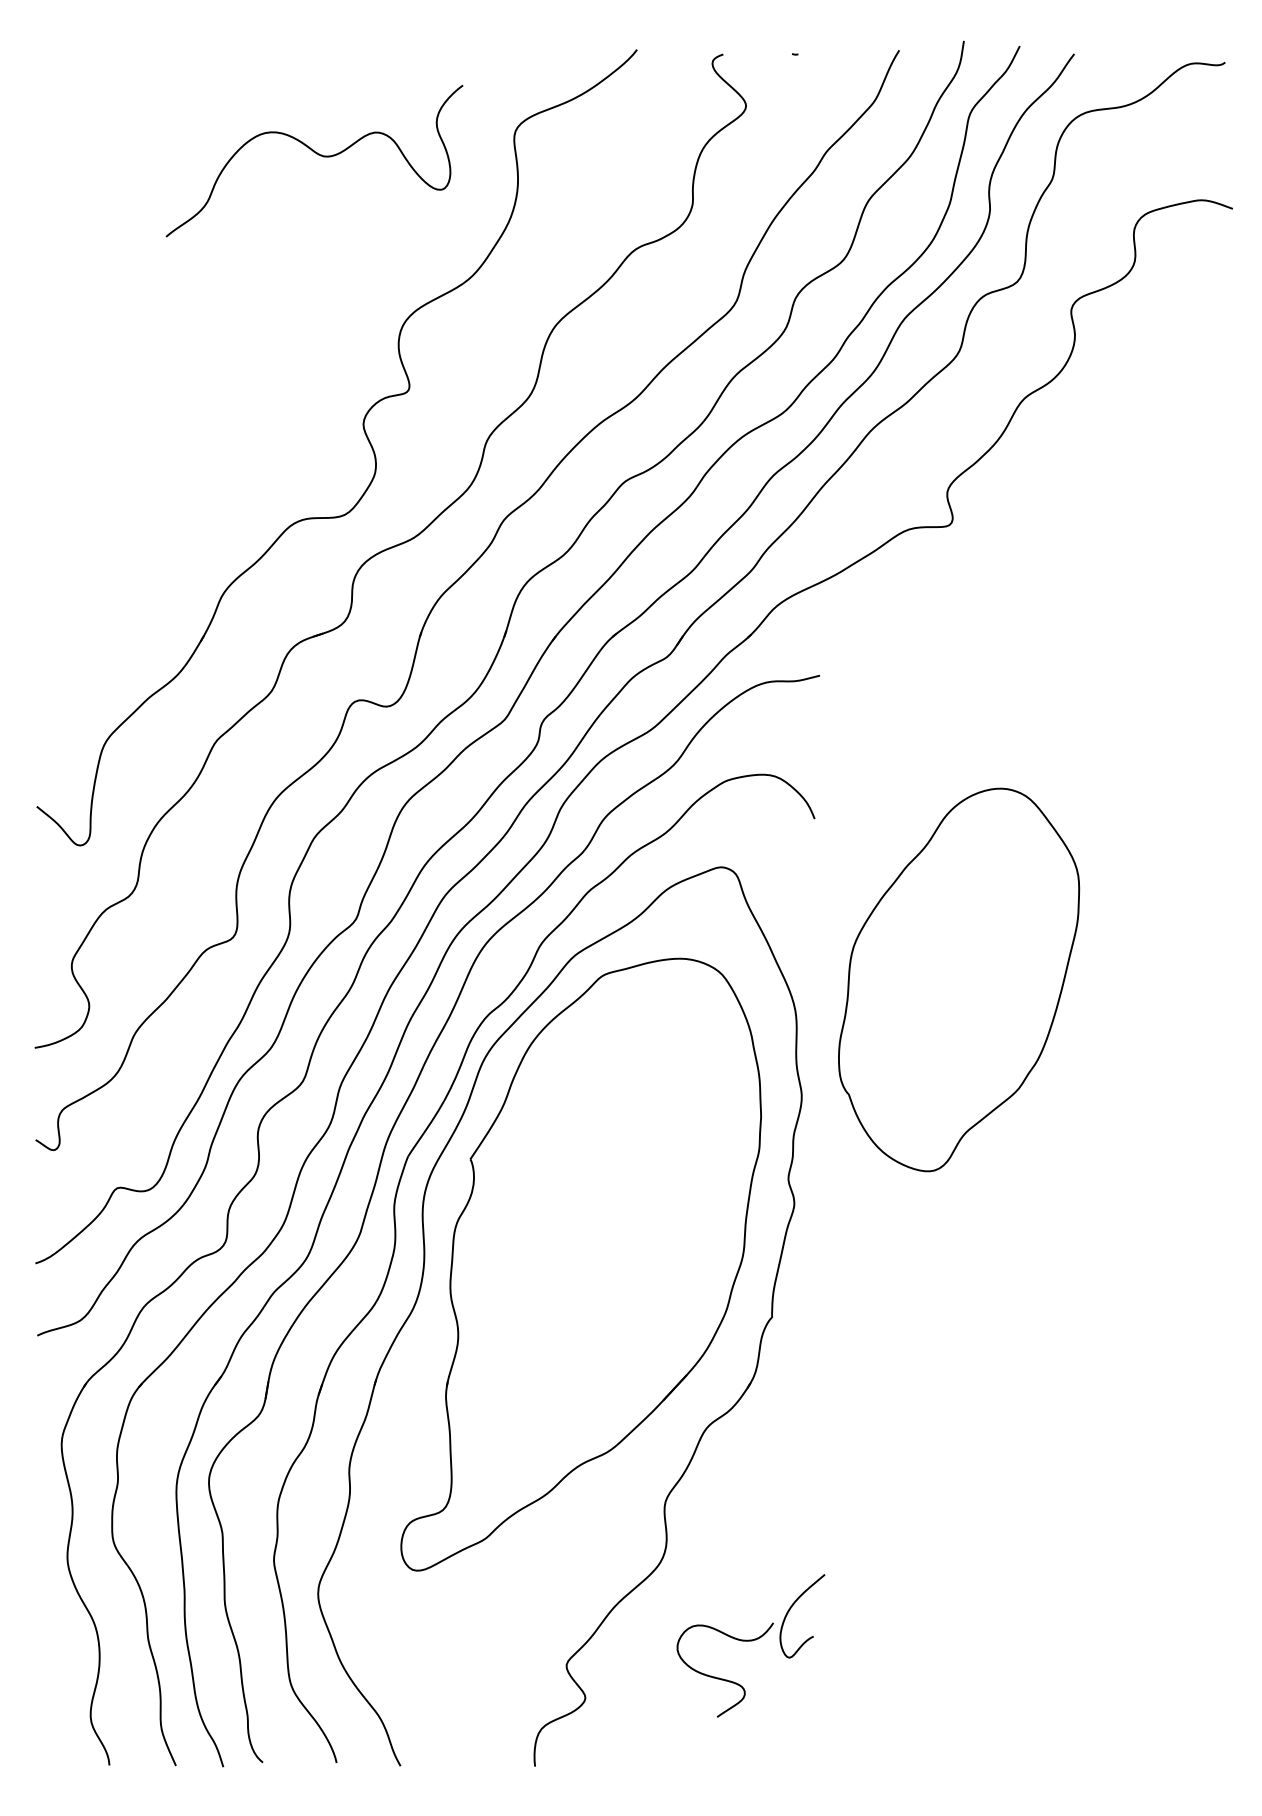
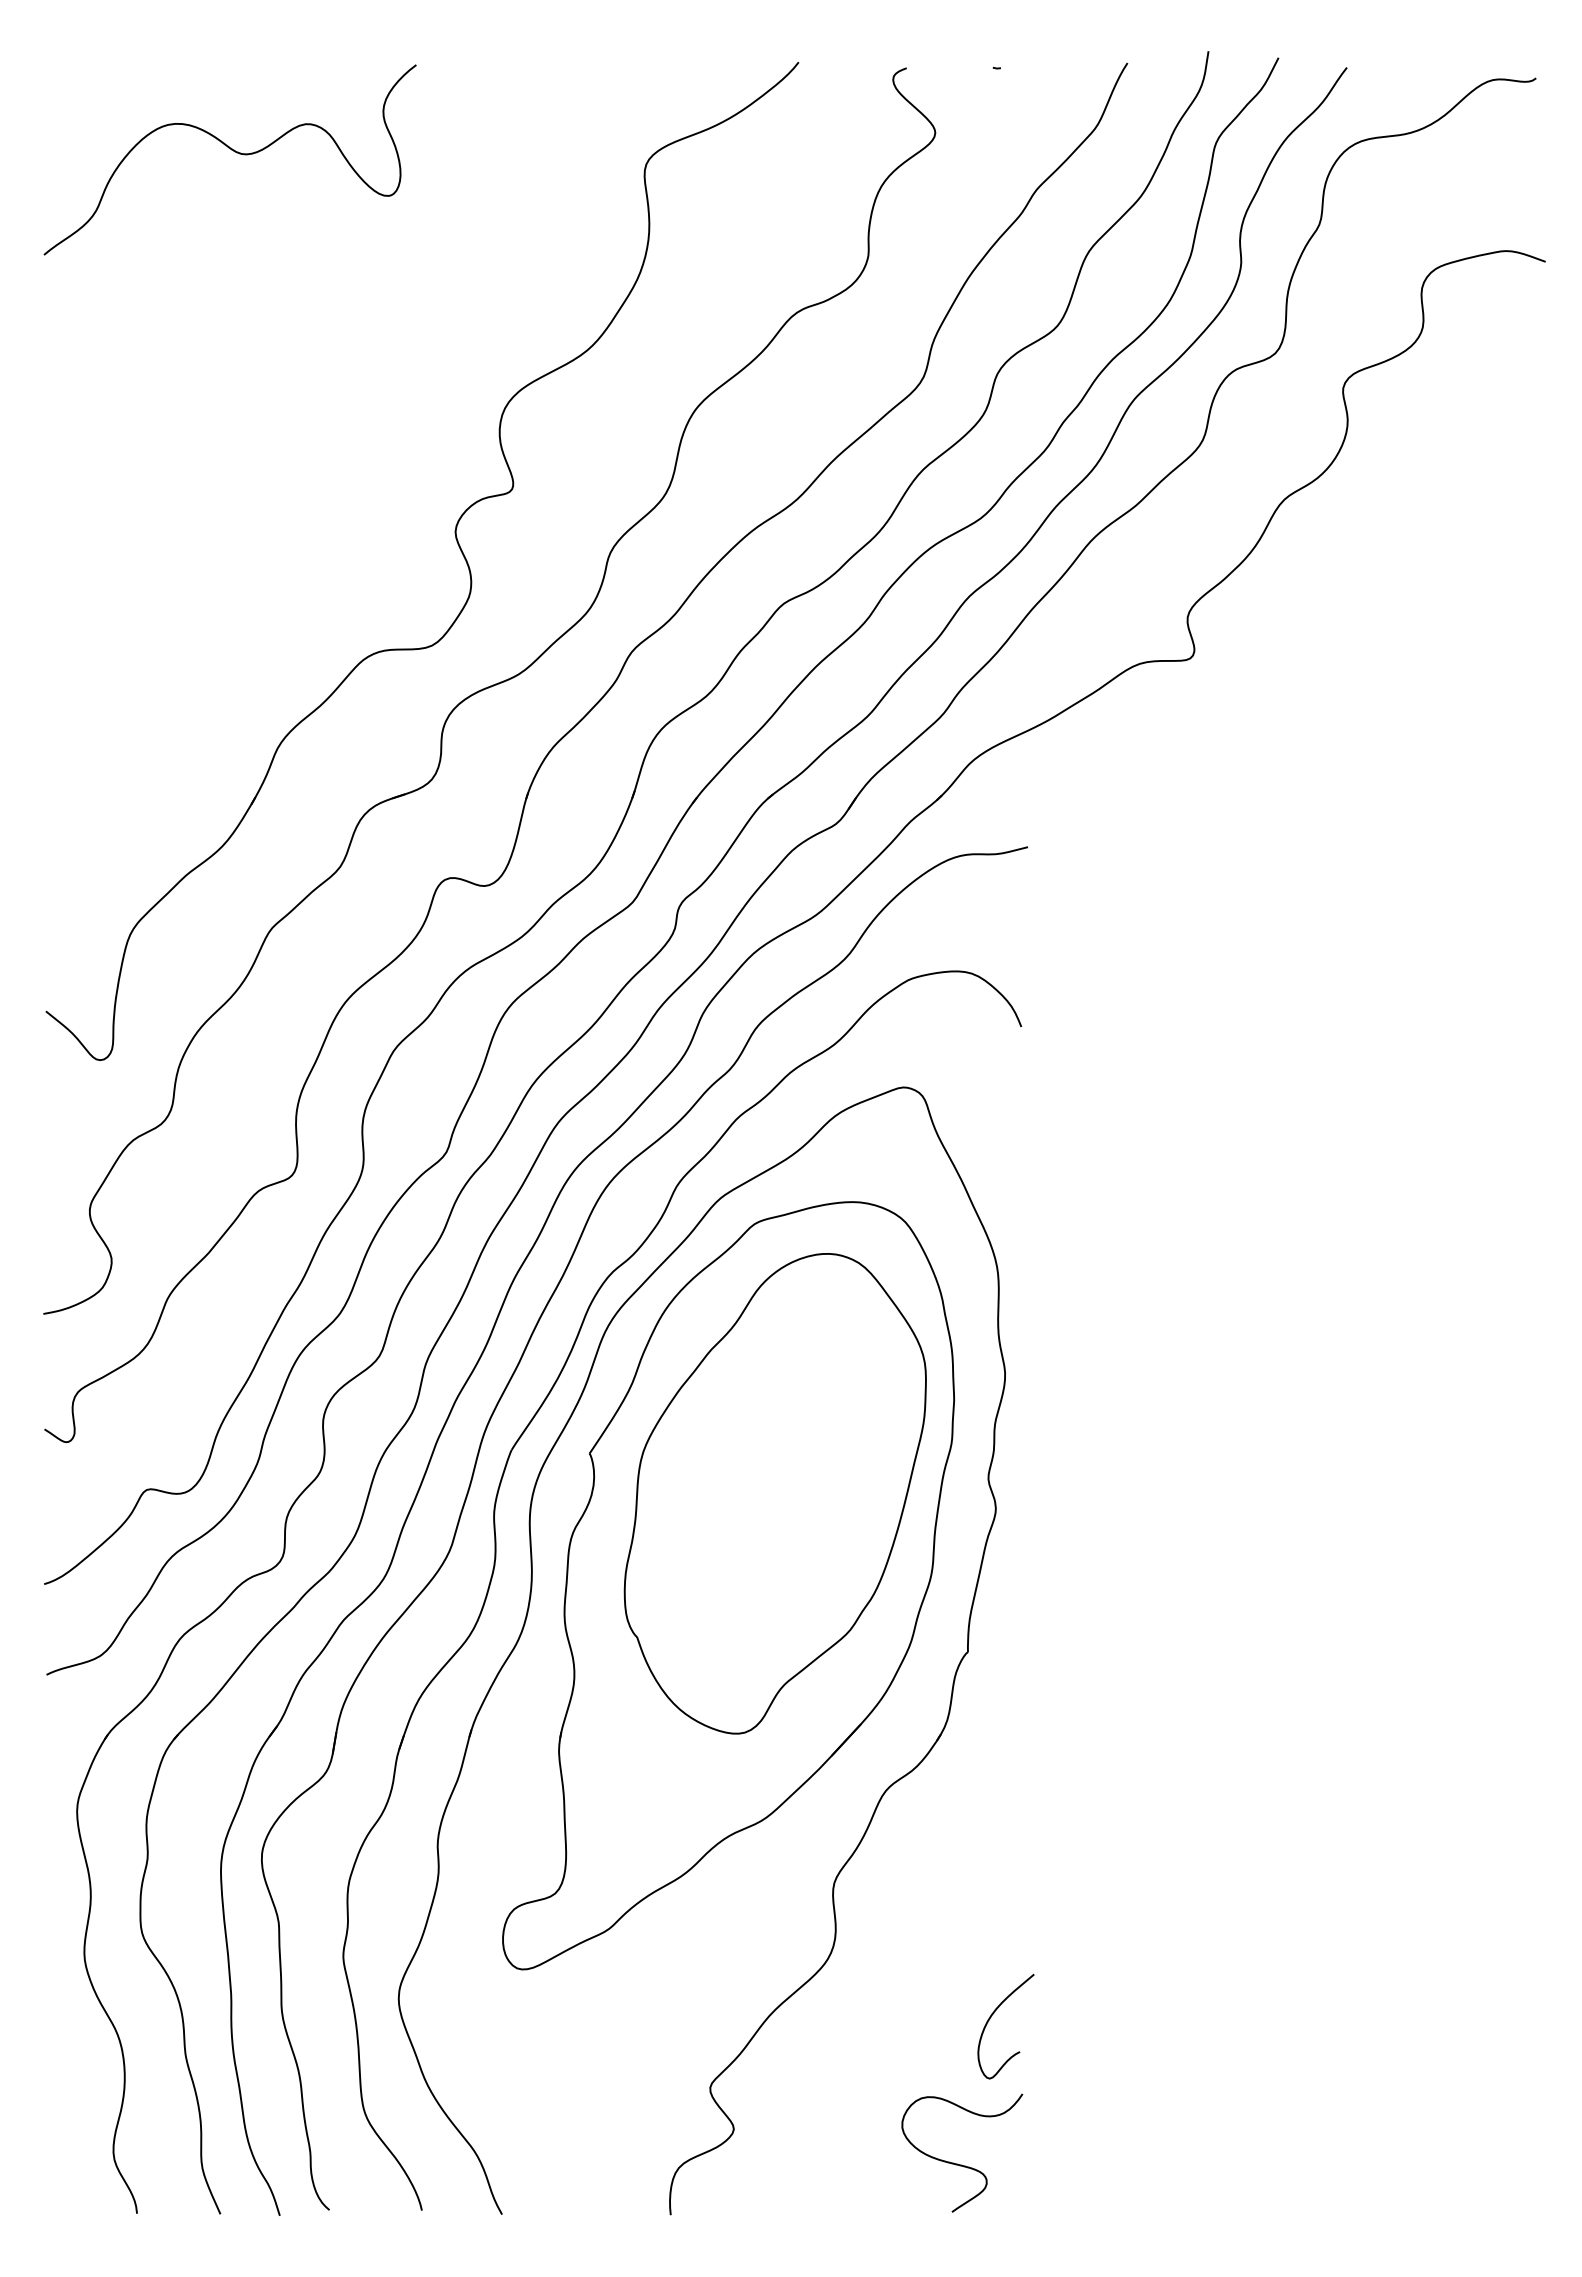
curve: (317, 155) -> (234, 152), moved
part: (958, 979) -> (774, 1493), moved
curve: (724, 1679) -> (961, 2164), moved

